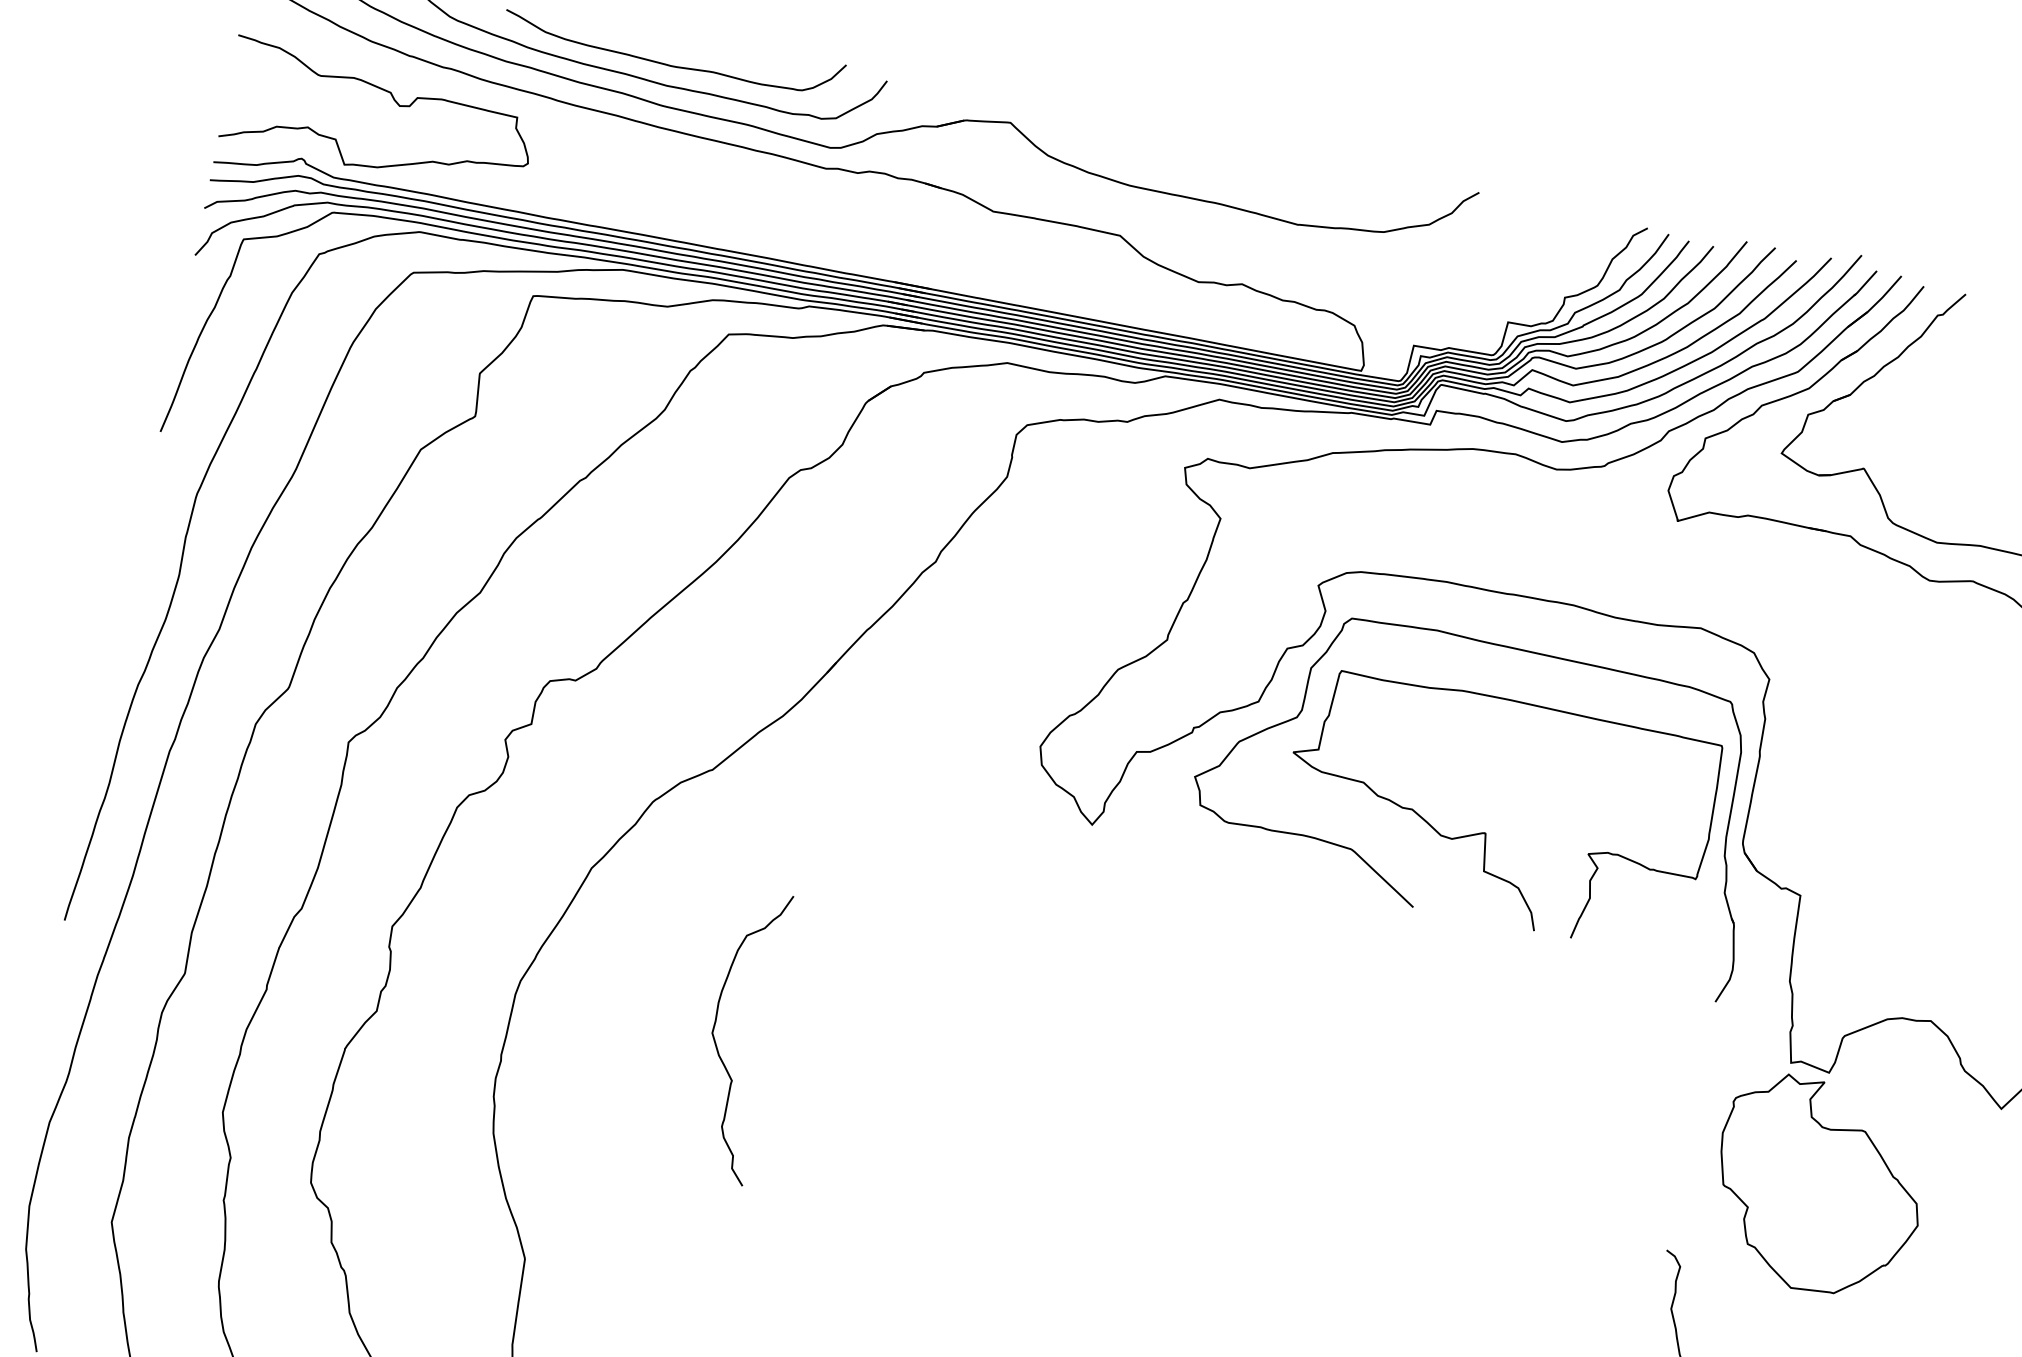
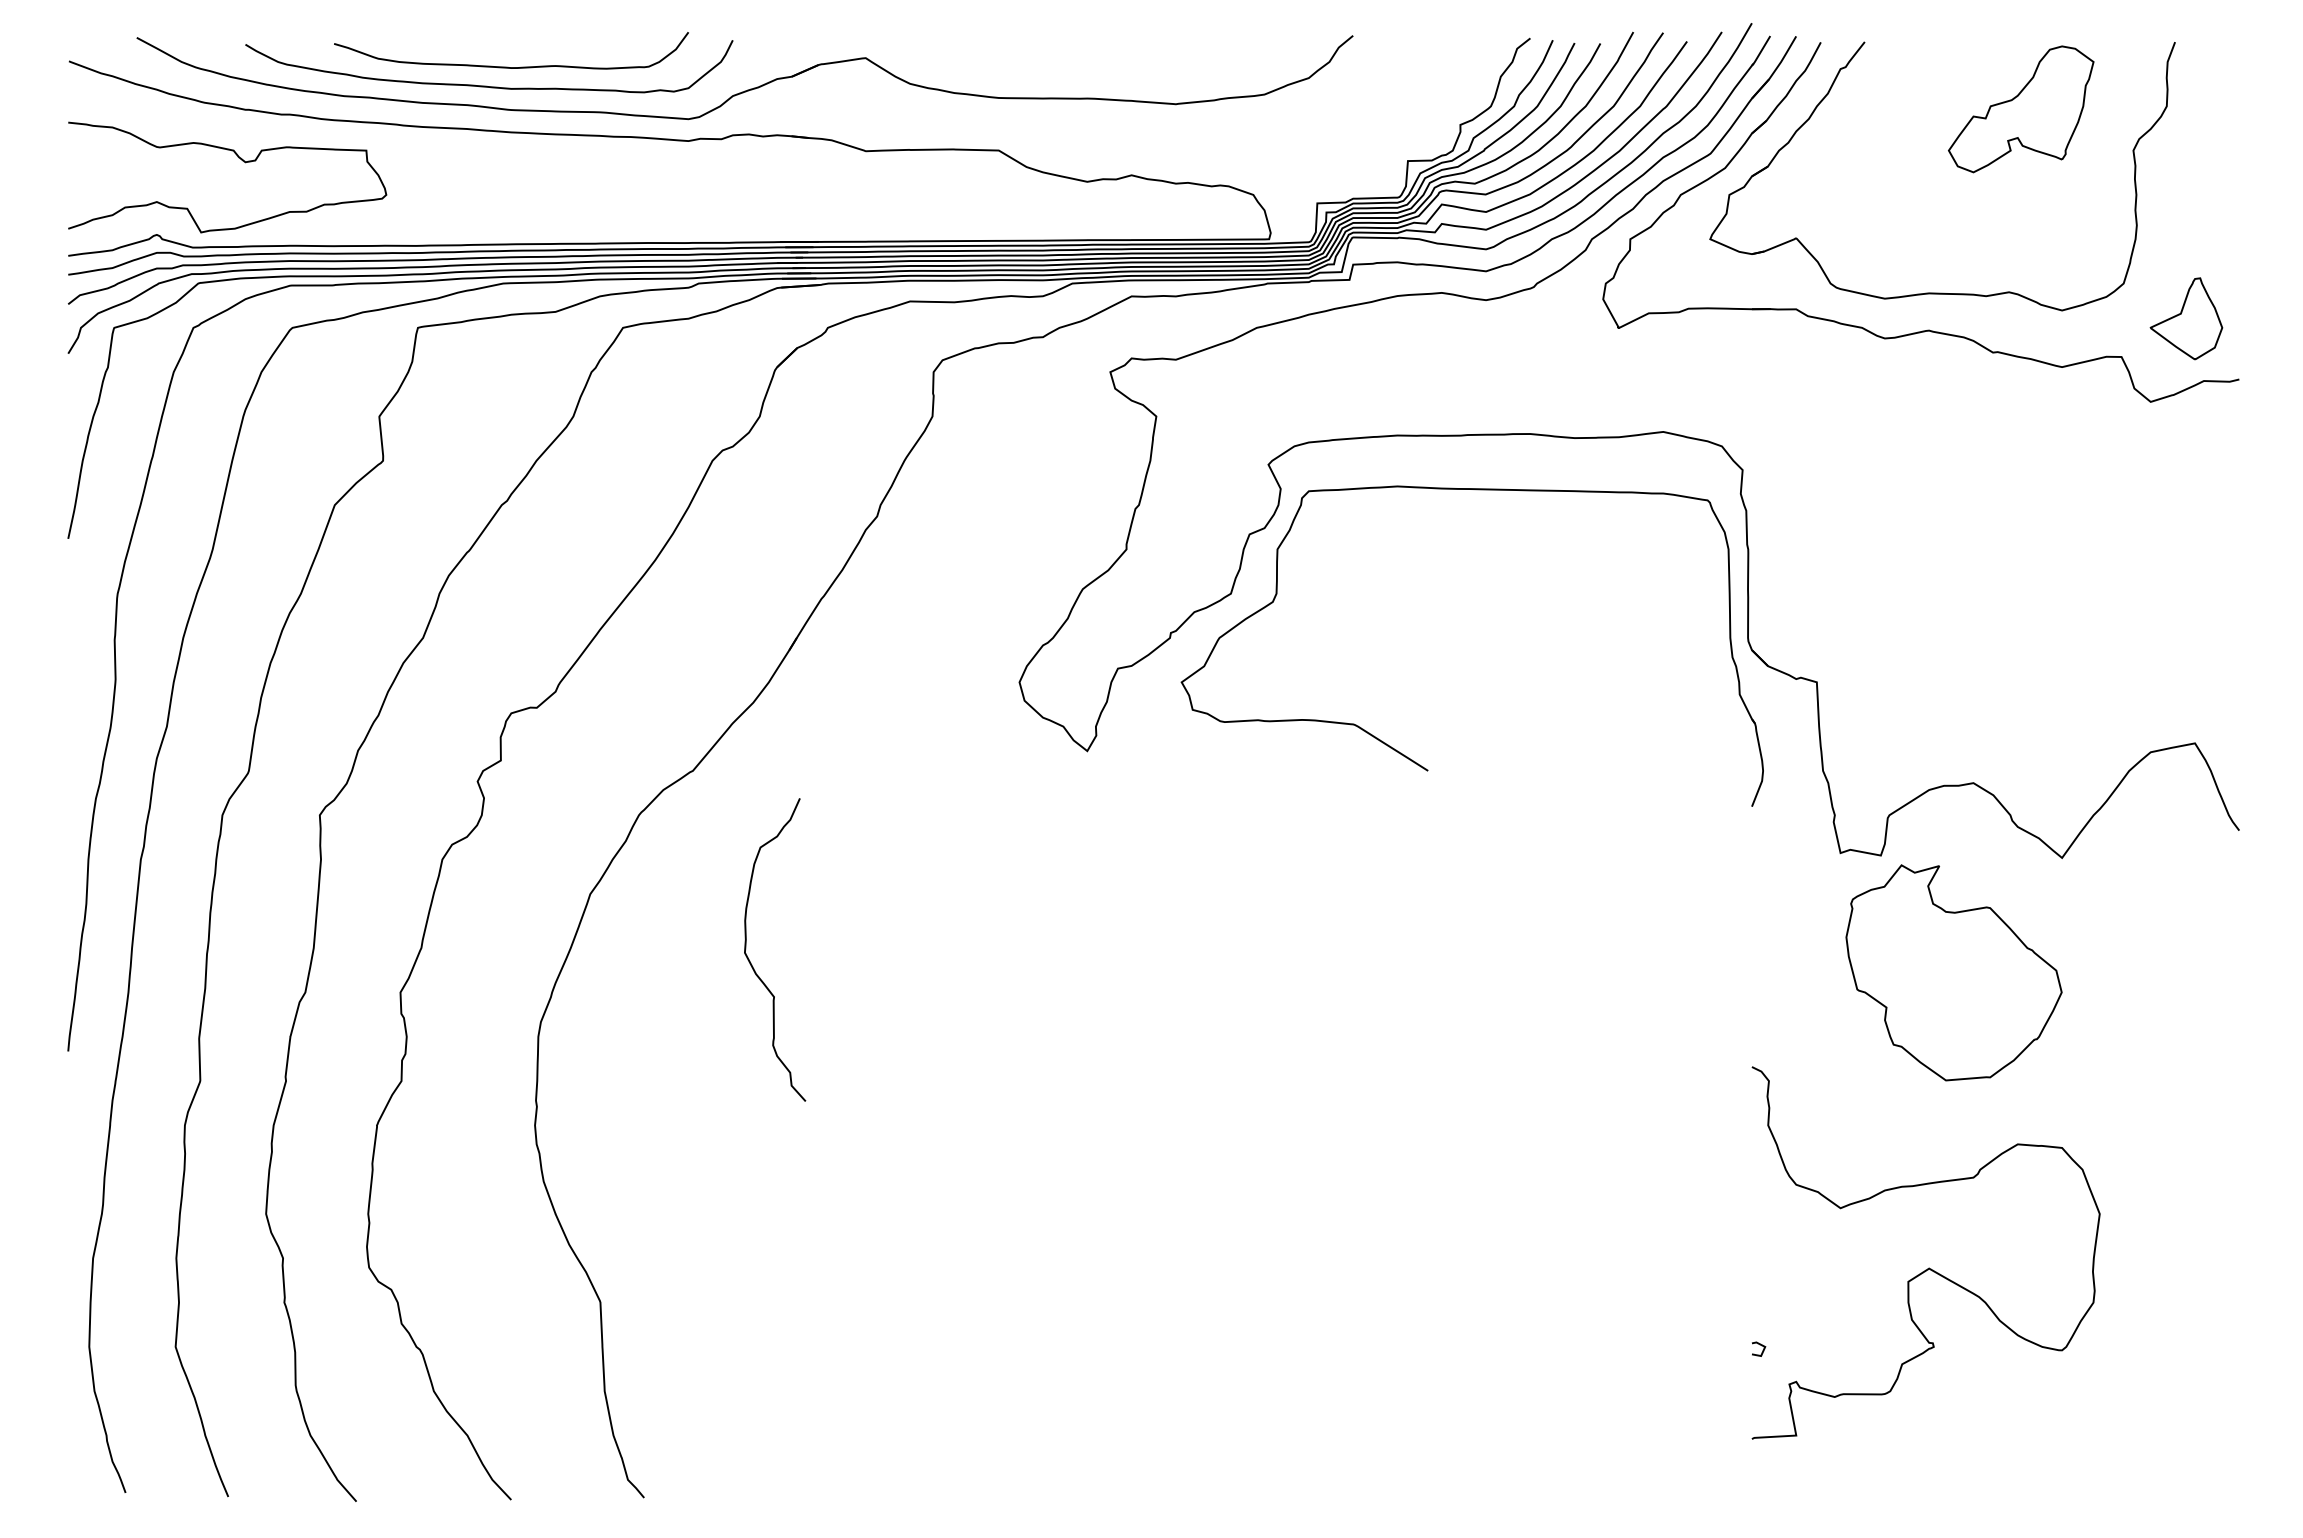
curve: (1484, 831) -> (1485, 680), removed
curve: (717, 1045) -> (752, 964), moved
part: (1818, 1186) -> (1953, 972), moved

